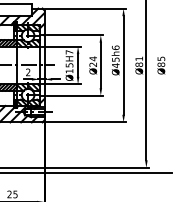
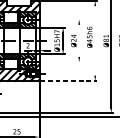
line: (75, 35) -> (61, 19), removed
line: (100, 65) -> (78, 40), removed
line: (123, 65) -> (95, 40), removed
line: (75, 95) -> (61, 62), removed
line: (86, 122) -> (69, 81), solid -> dashed

